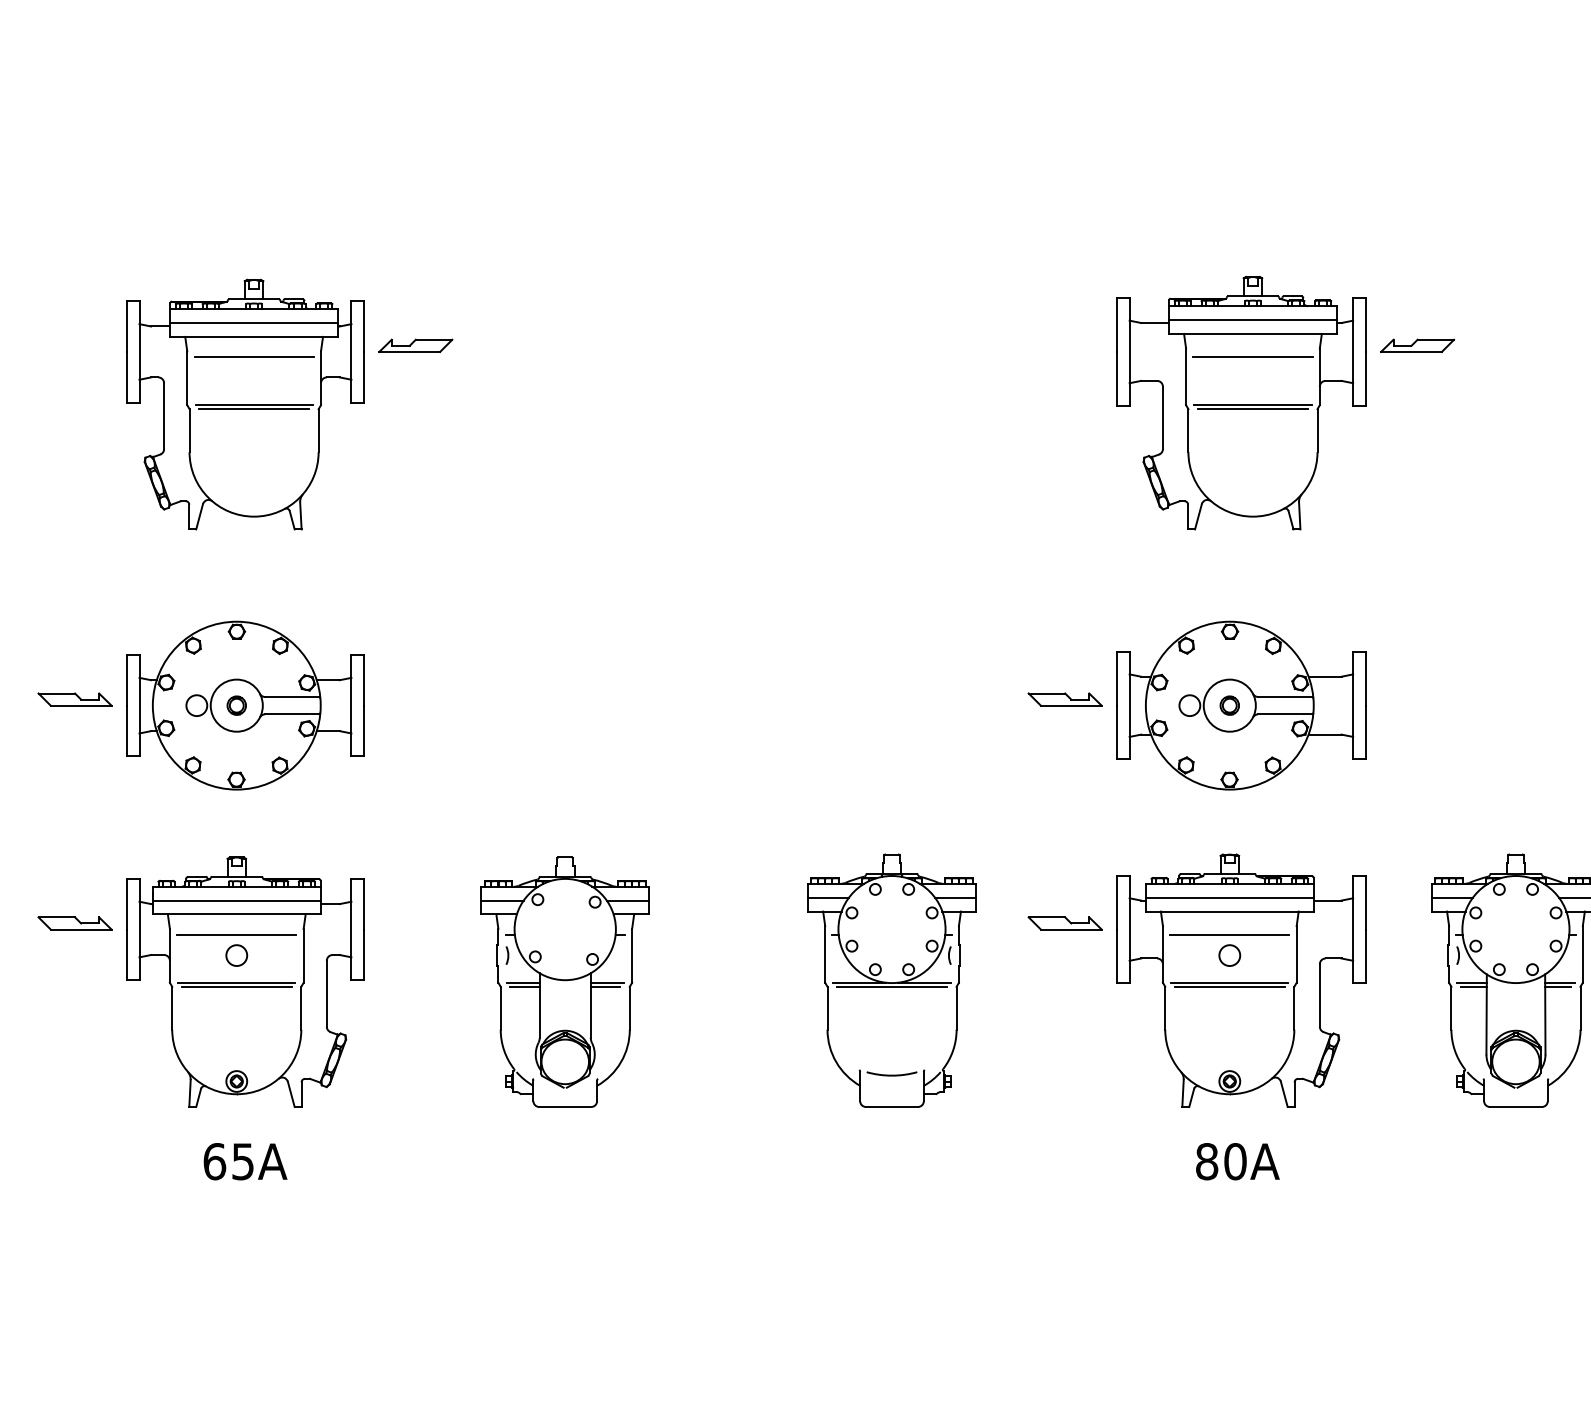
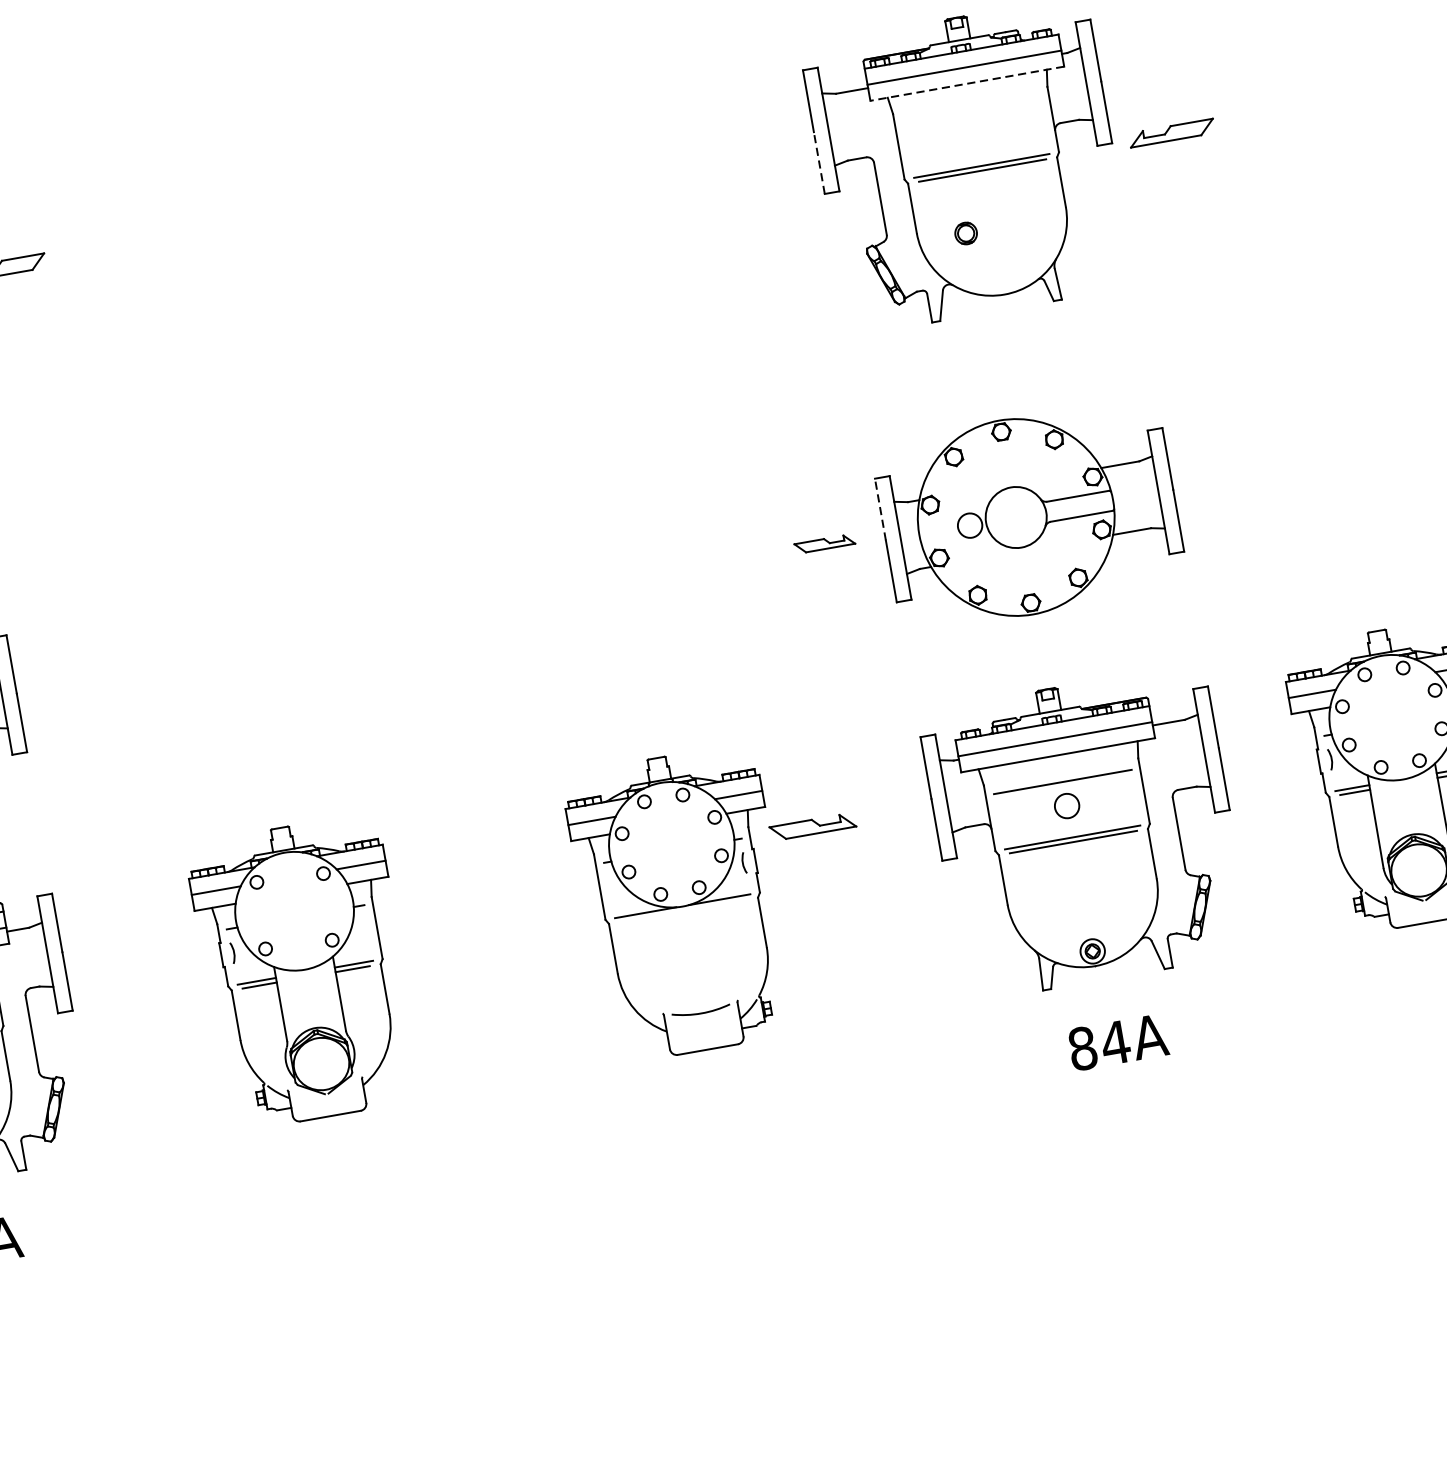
line: (1252, 334) -> (966, 84), solid -> dashed
part: (1417, 345) -> (1171, 132), moved
line: (1252, 357) -> (971, 110), removed
line: (1116, 378) -> (818, 162), solid -> dashed
line: (1116, 678) -> (879, 509), solid -> dashed
part: (1064, 699) -> (824, 544), size x0.7
part: (1229, 705) -> (965, 233), moved
part: (1064, 923) -> (812, 827), moved
line: (891, 986) -> (682, 910), removed
text: (1235, 1161) -> (1115, 1042), 80A -> 84A

